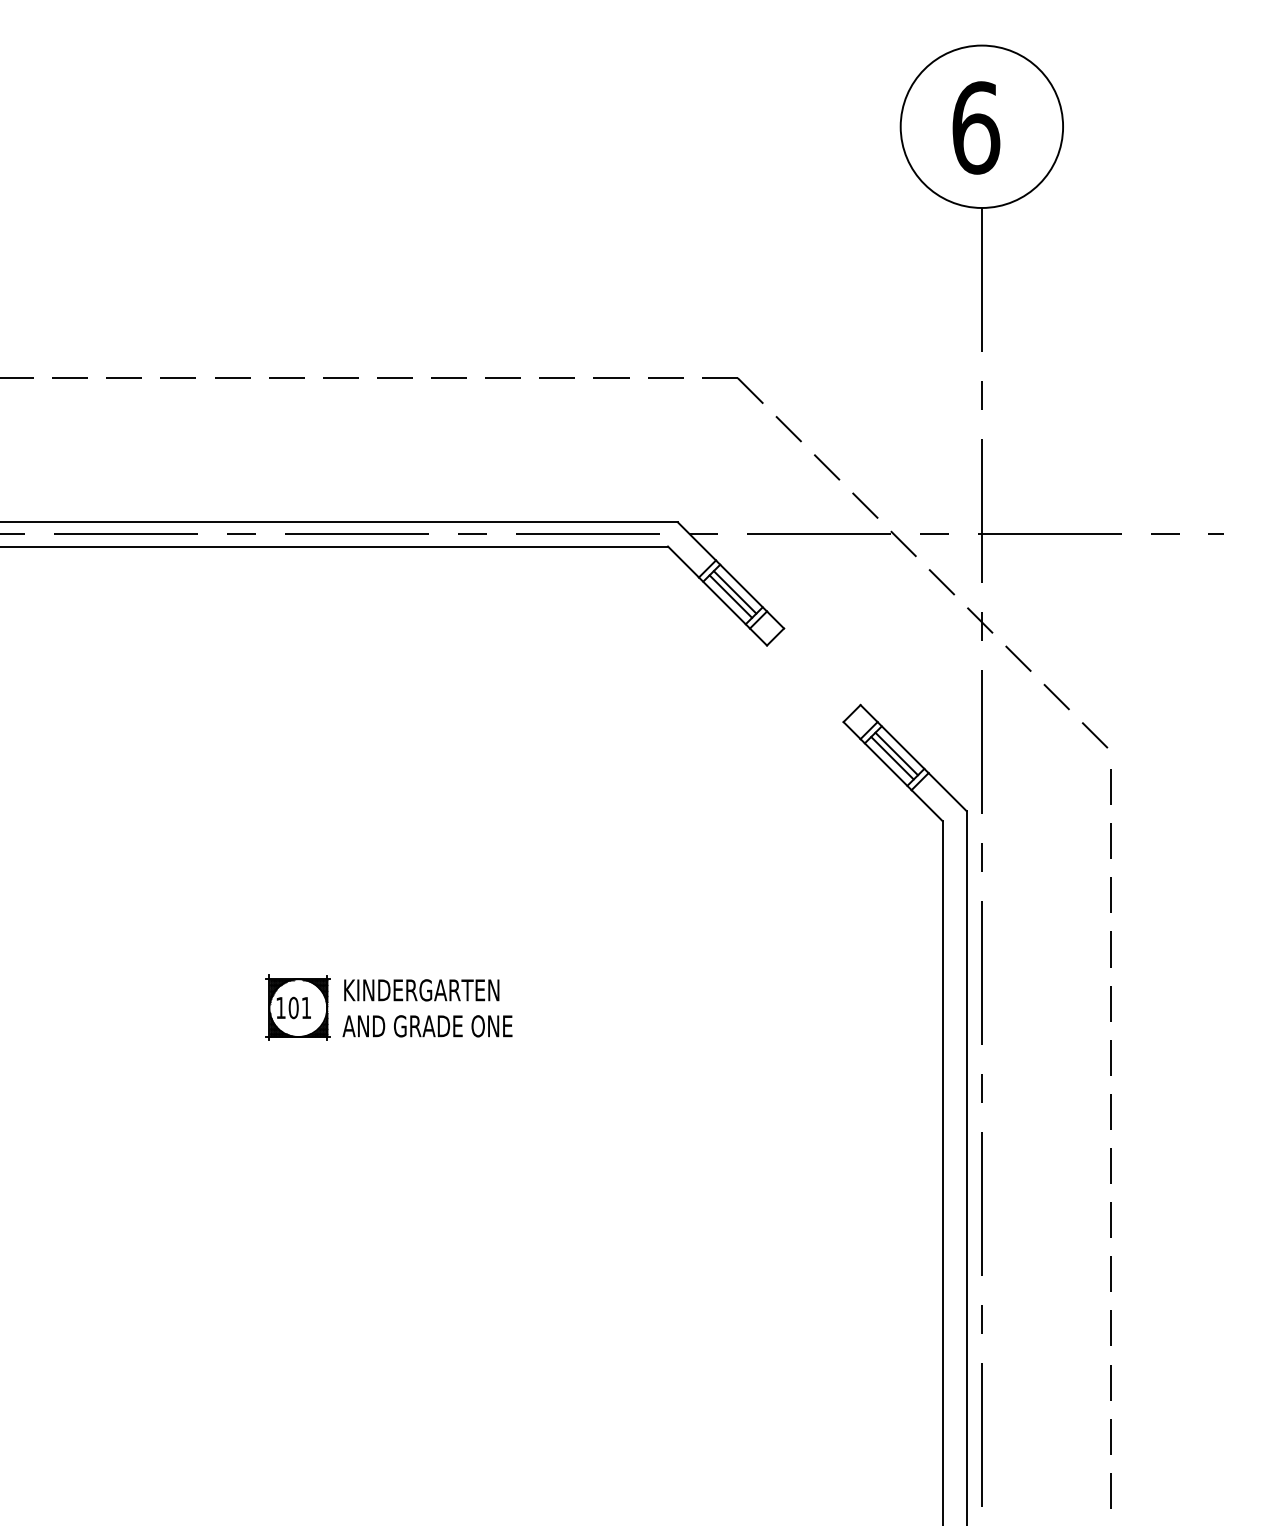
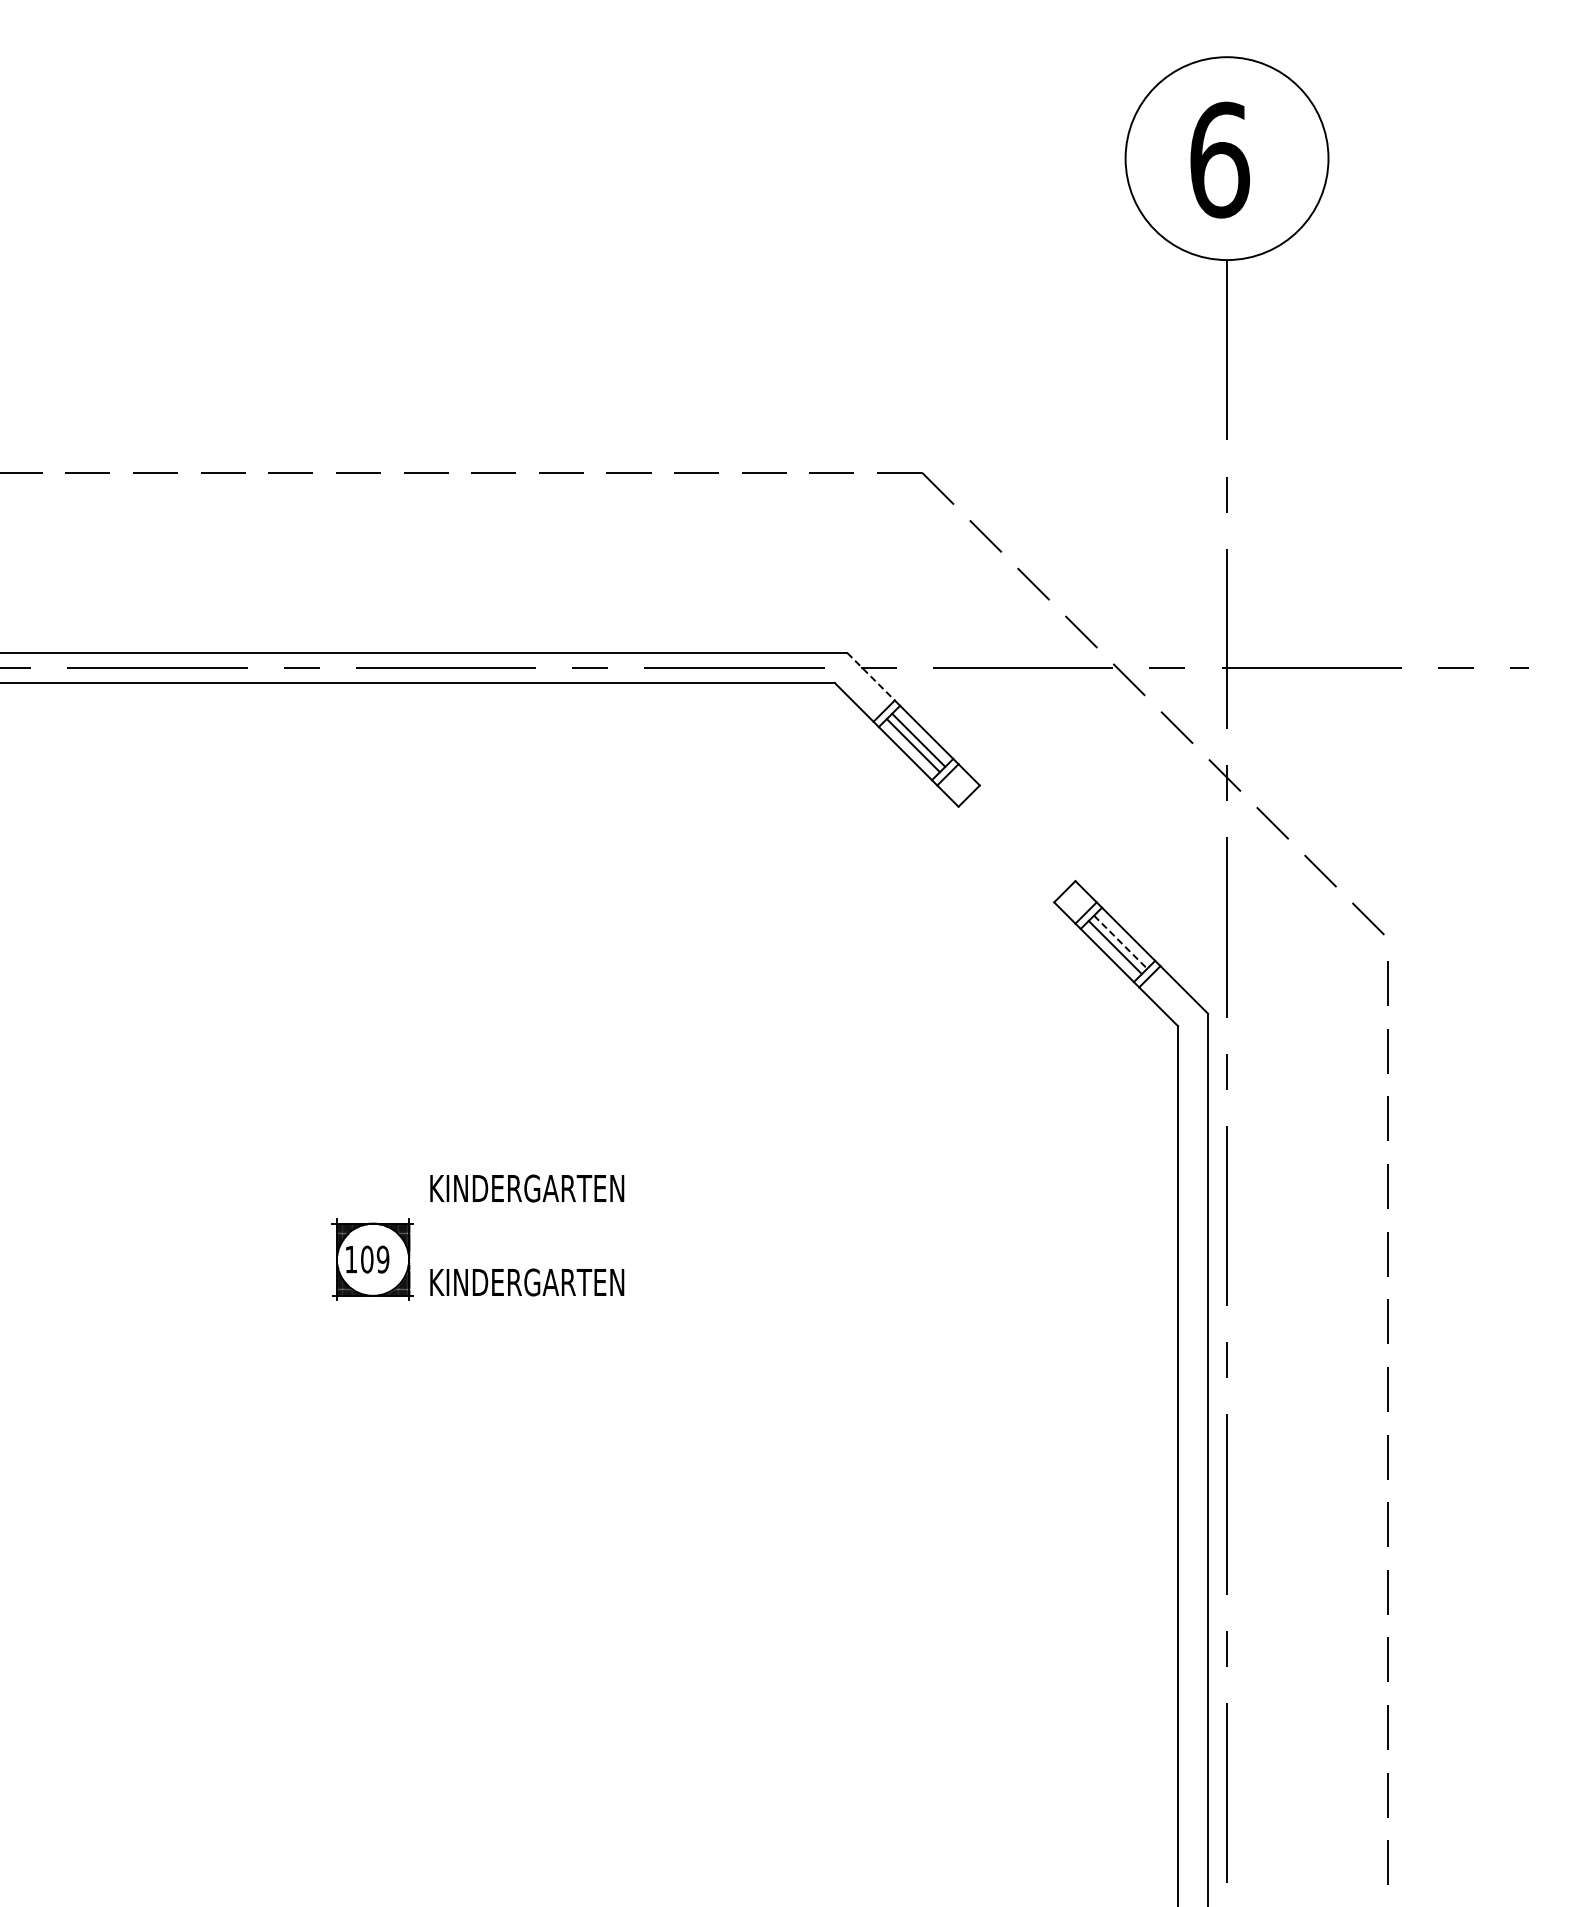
line: (697, 541) -> (871, 676), solid -> dashed
line: (896, 754) -> (1120, 942), solid -> dashed
text: (421, 990) -> (527, 1188), moved
text: (305, 1007) -> (382, 1259), 101 -> 109
text: (427, 1026) -> (534, 1282), AND GRADE ONE -> KINDERGARTEN

